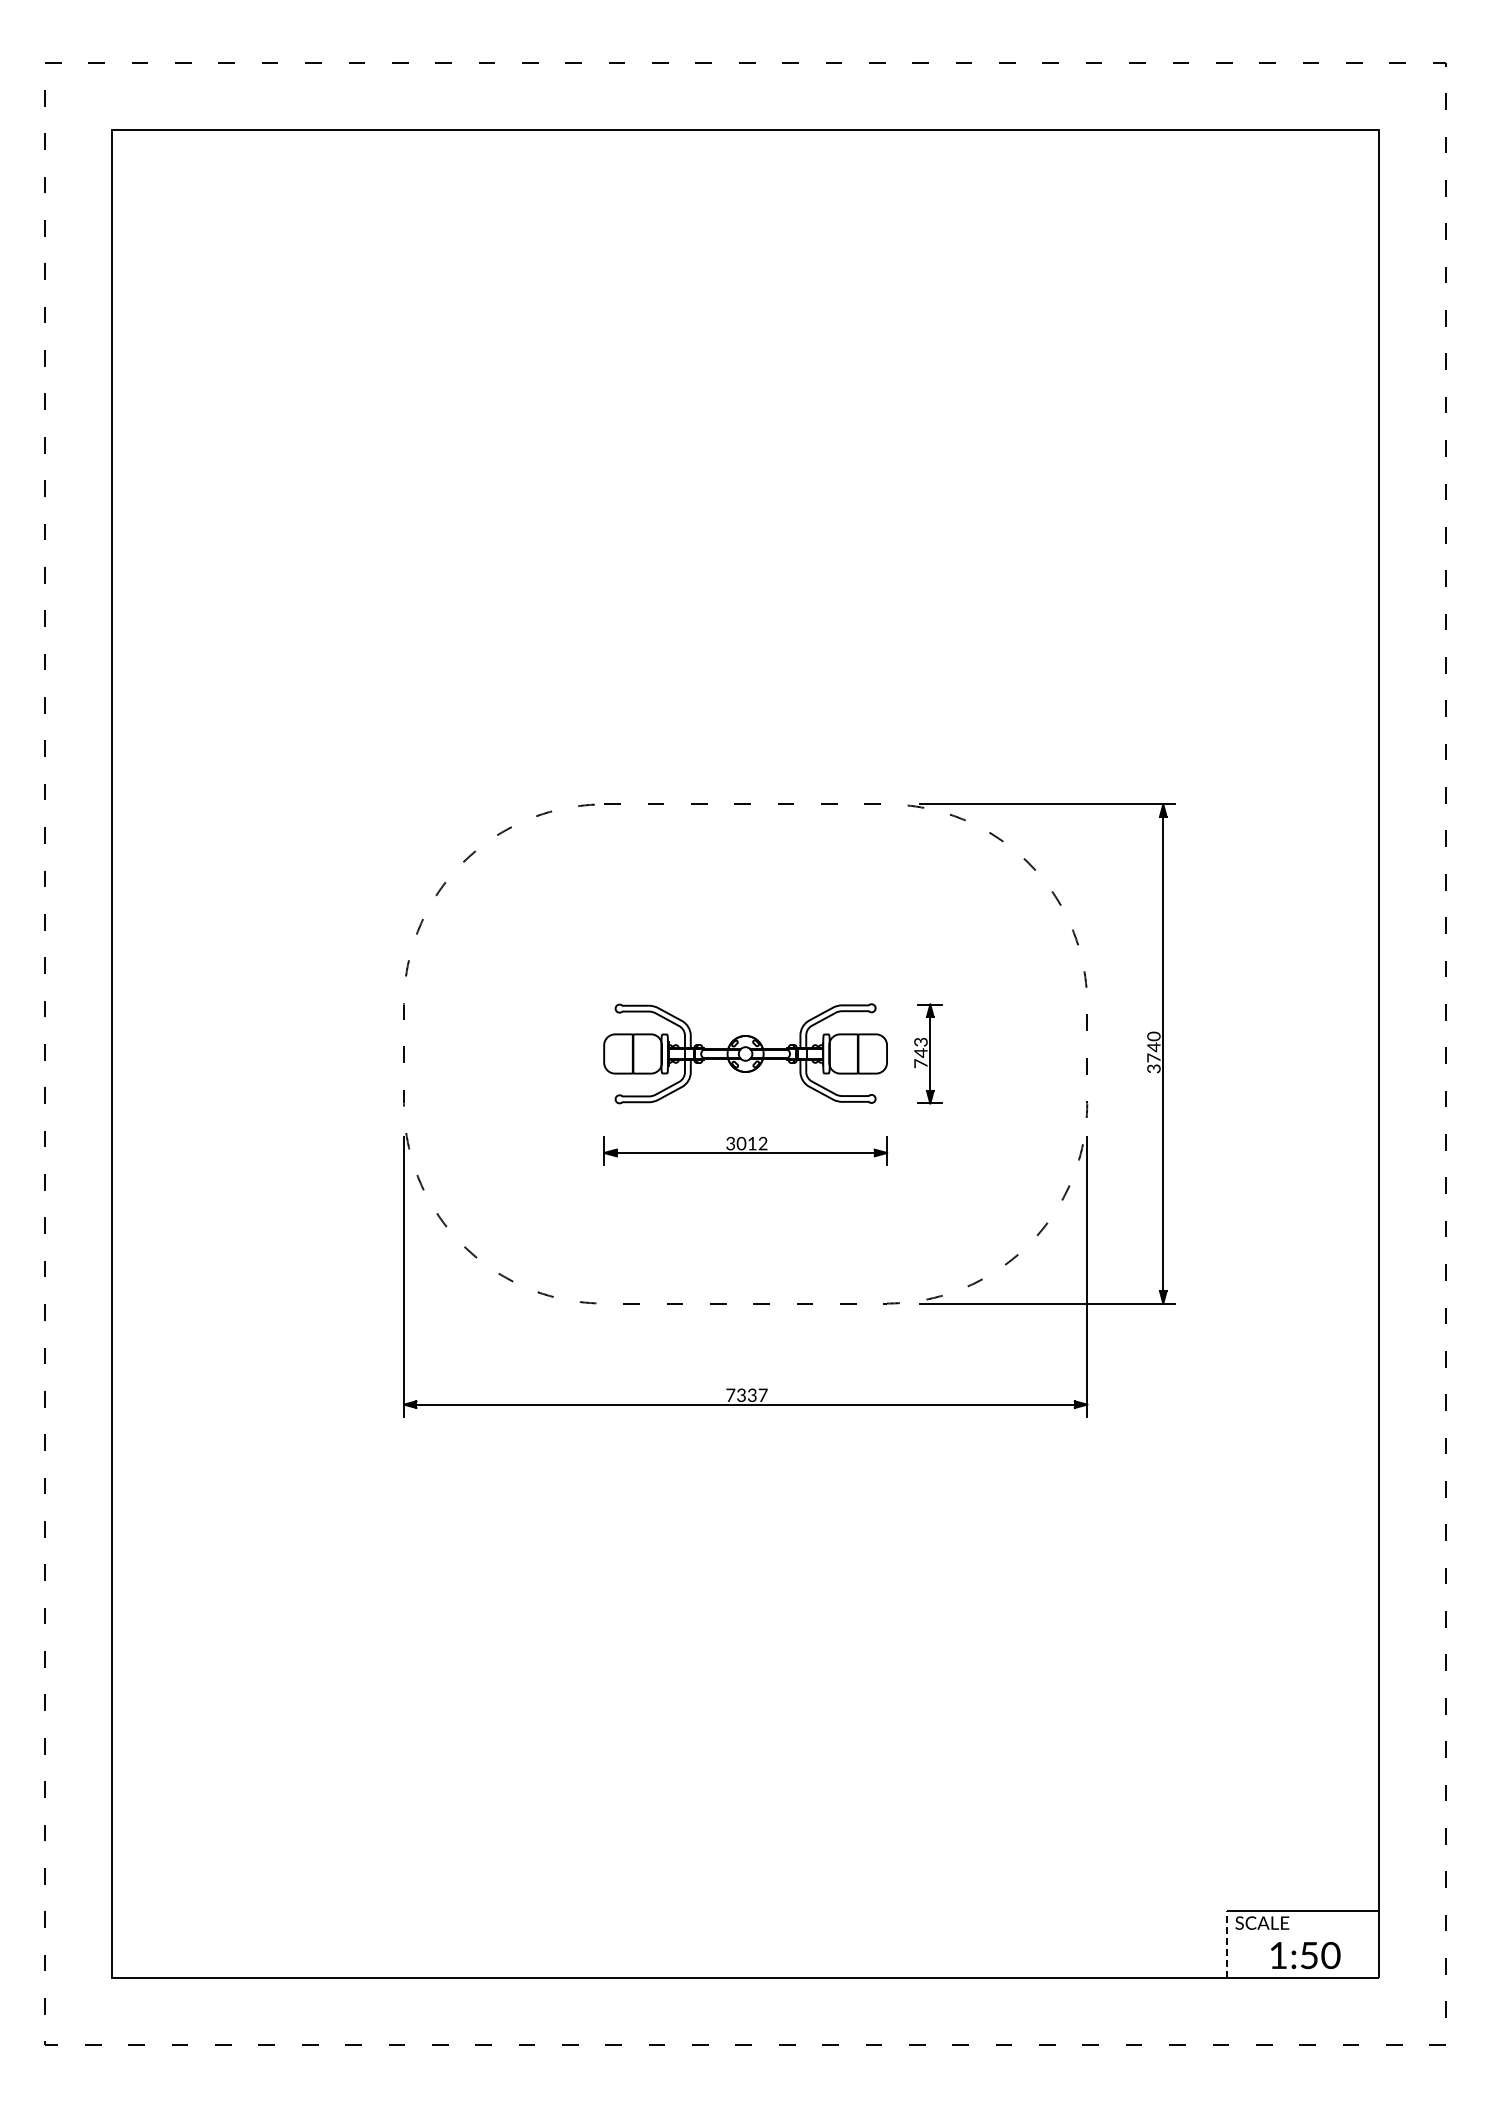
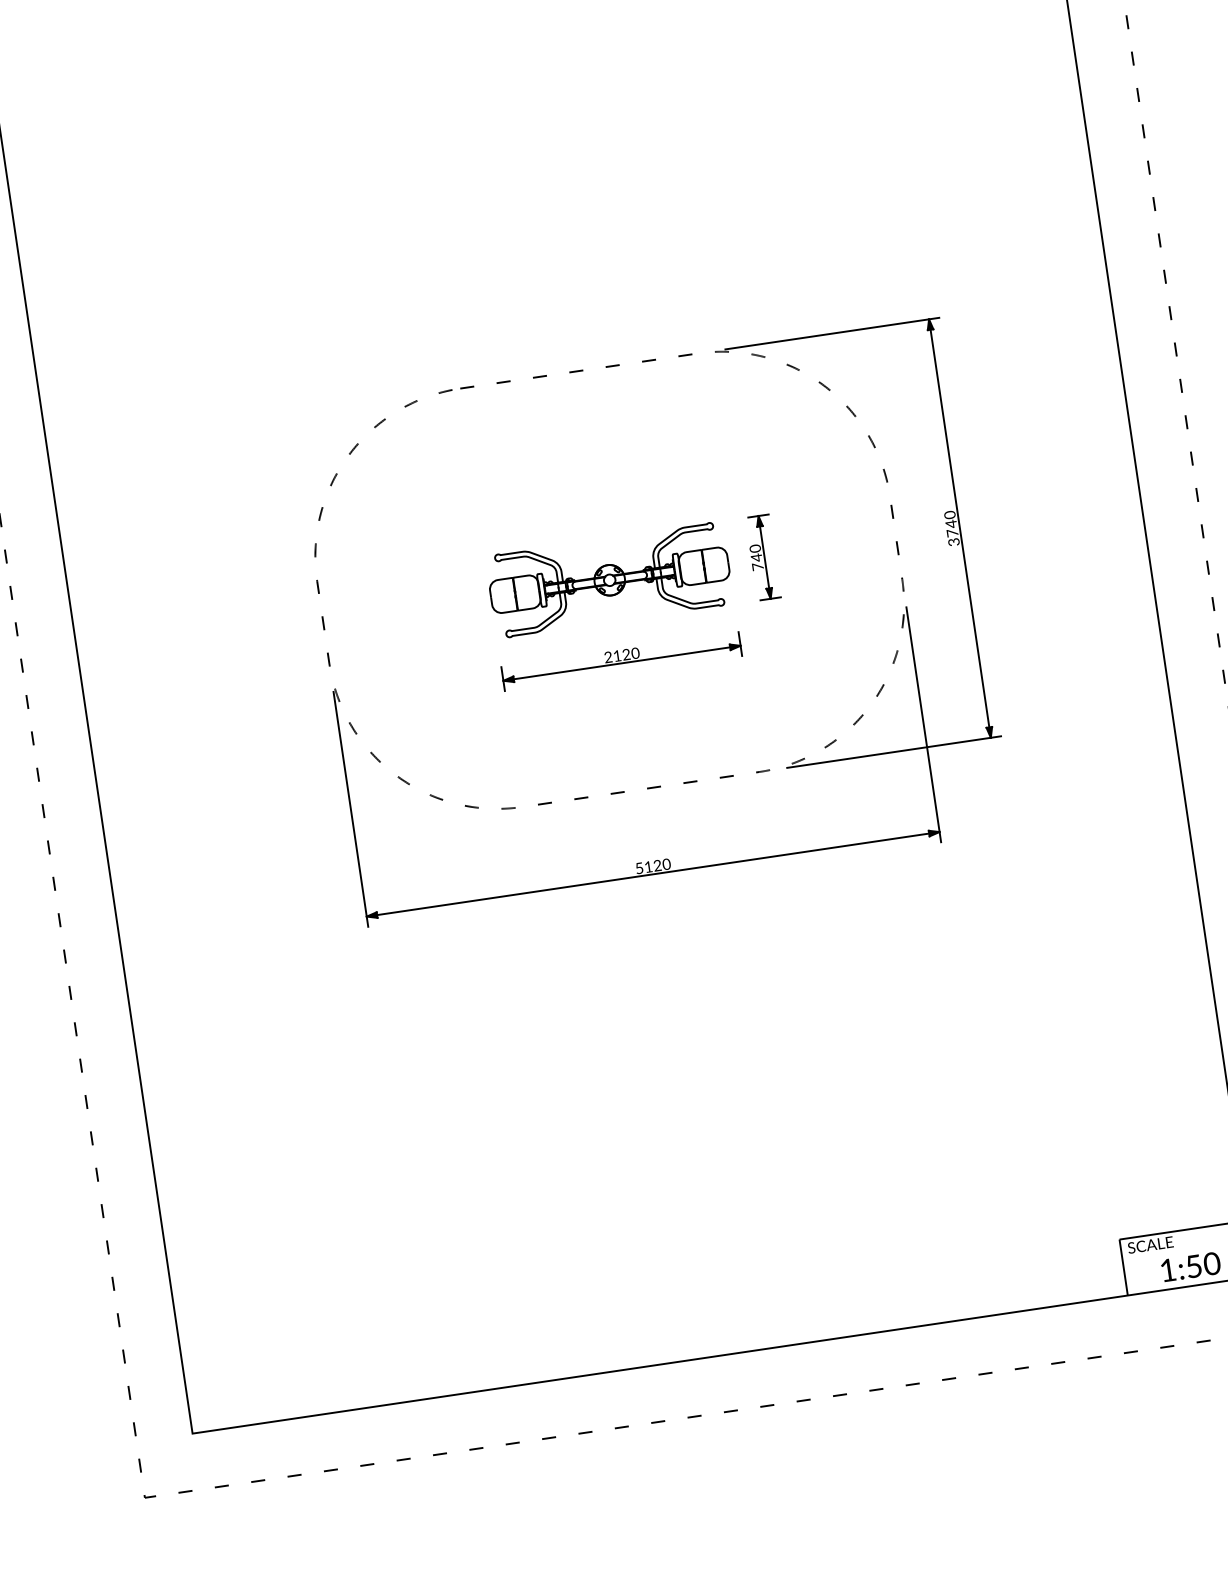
text: (920, 1041) -> (754, 548), 743 -> 740
text: (746, 1143) -> (621, 655), 3012 -> 2120
text: (746, 1395) -> (652, 866), 7337 -> 5120
line: (1227, 1944) -> (1124, 1267), dashed -> solid

